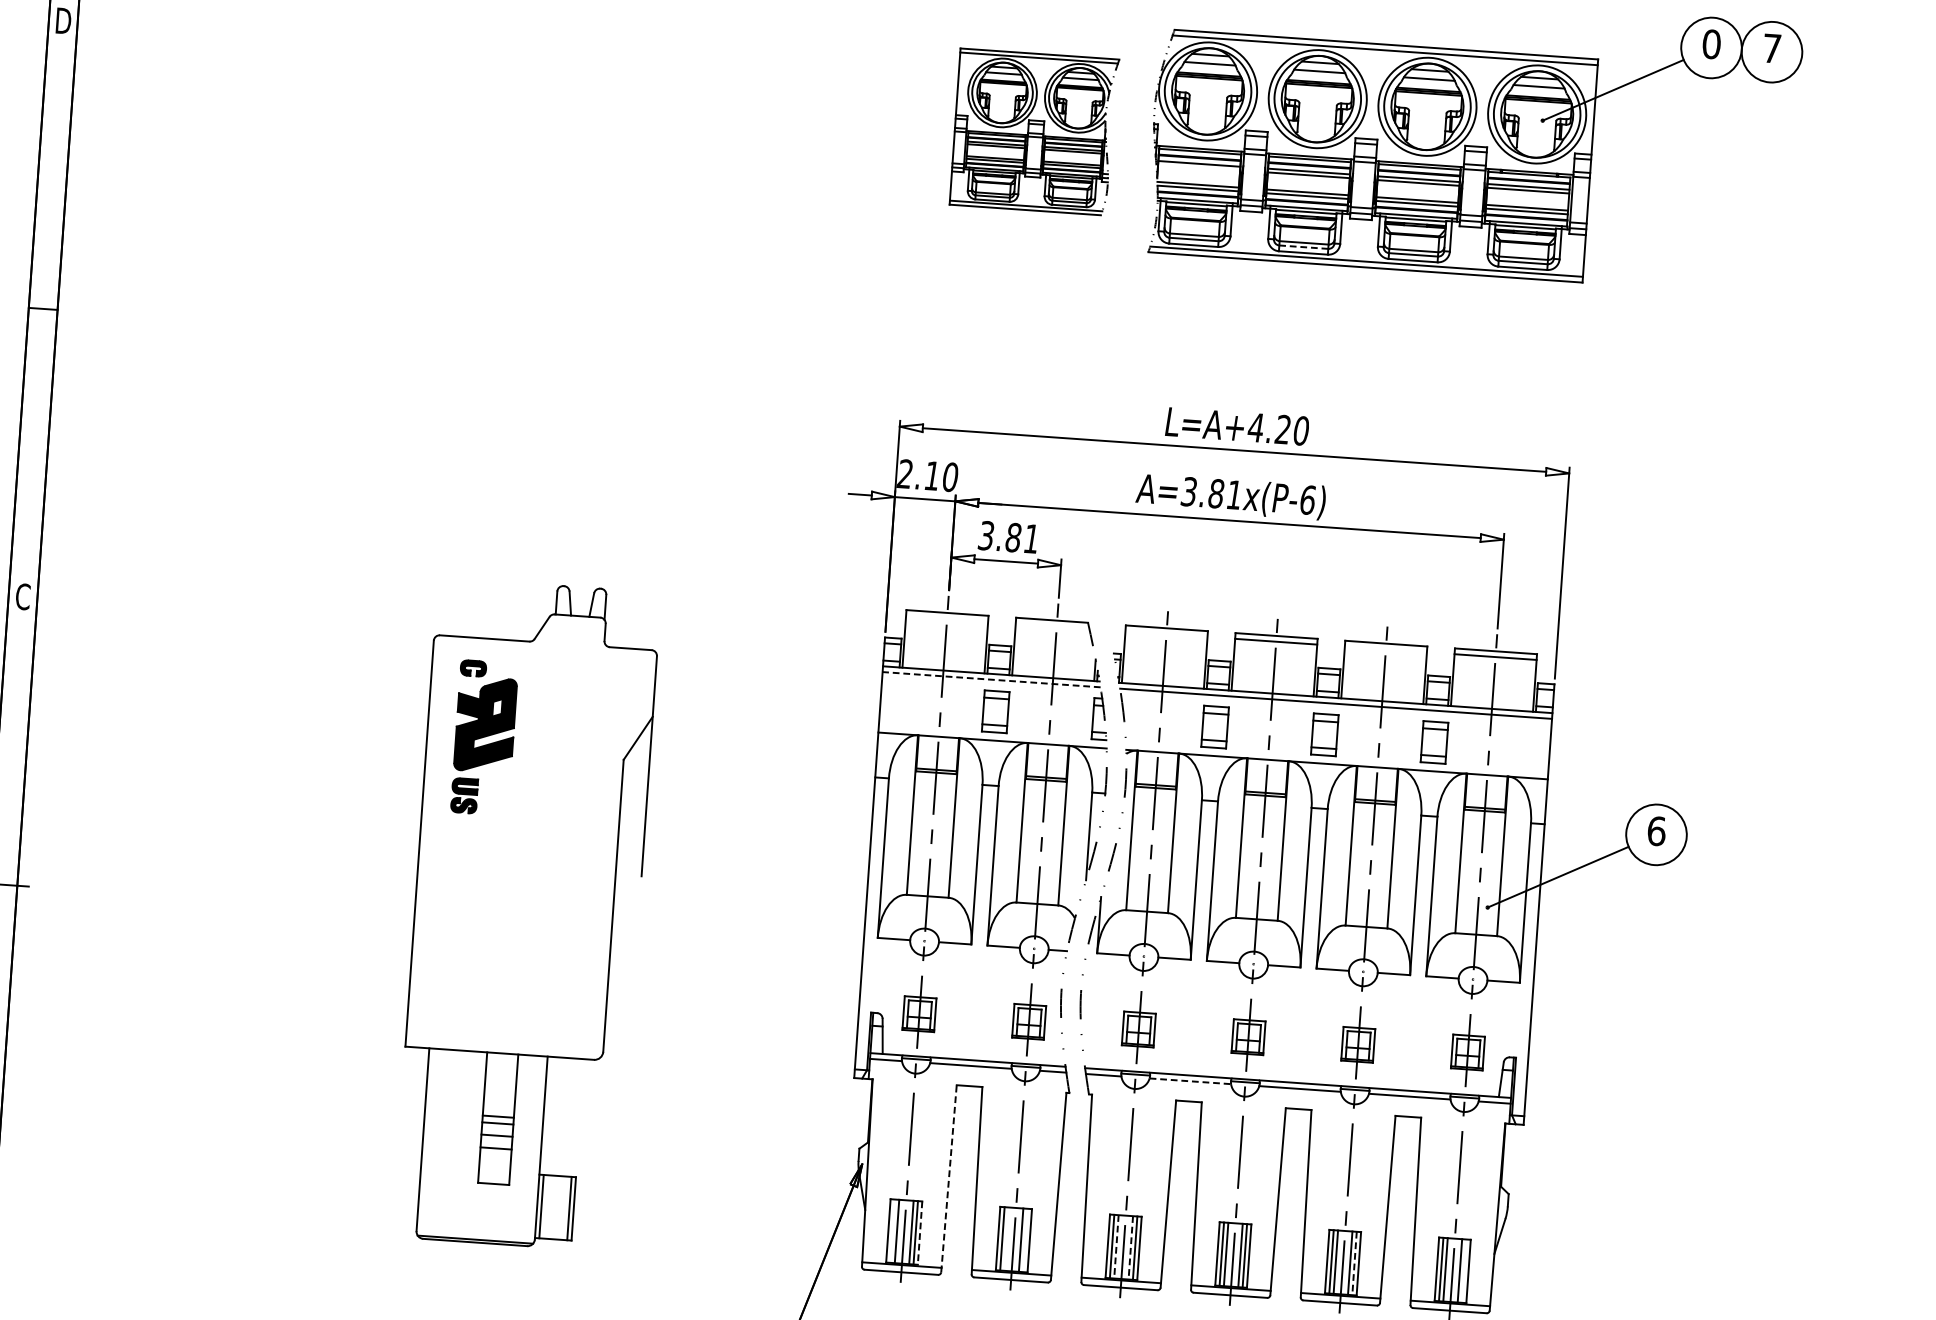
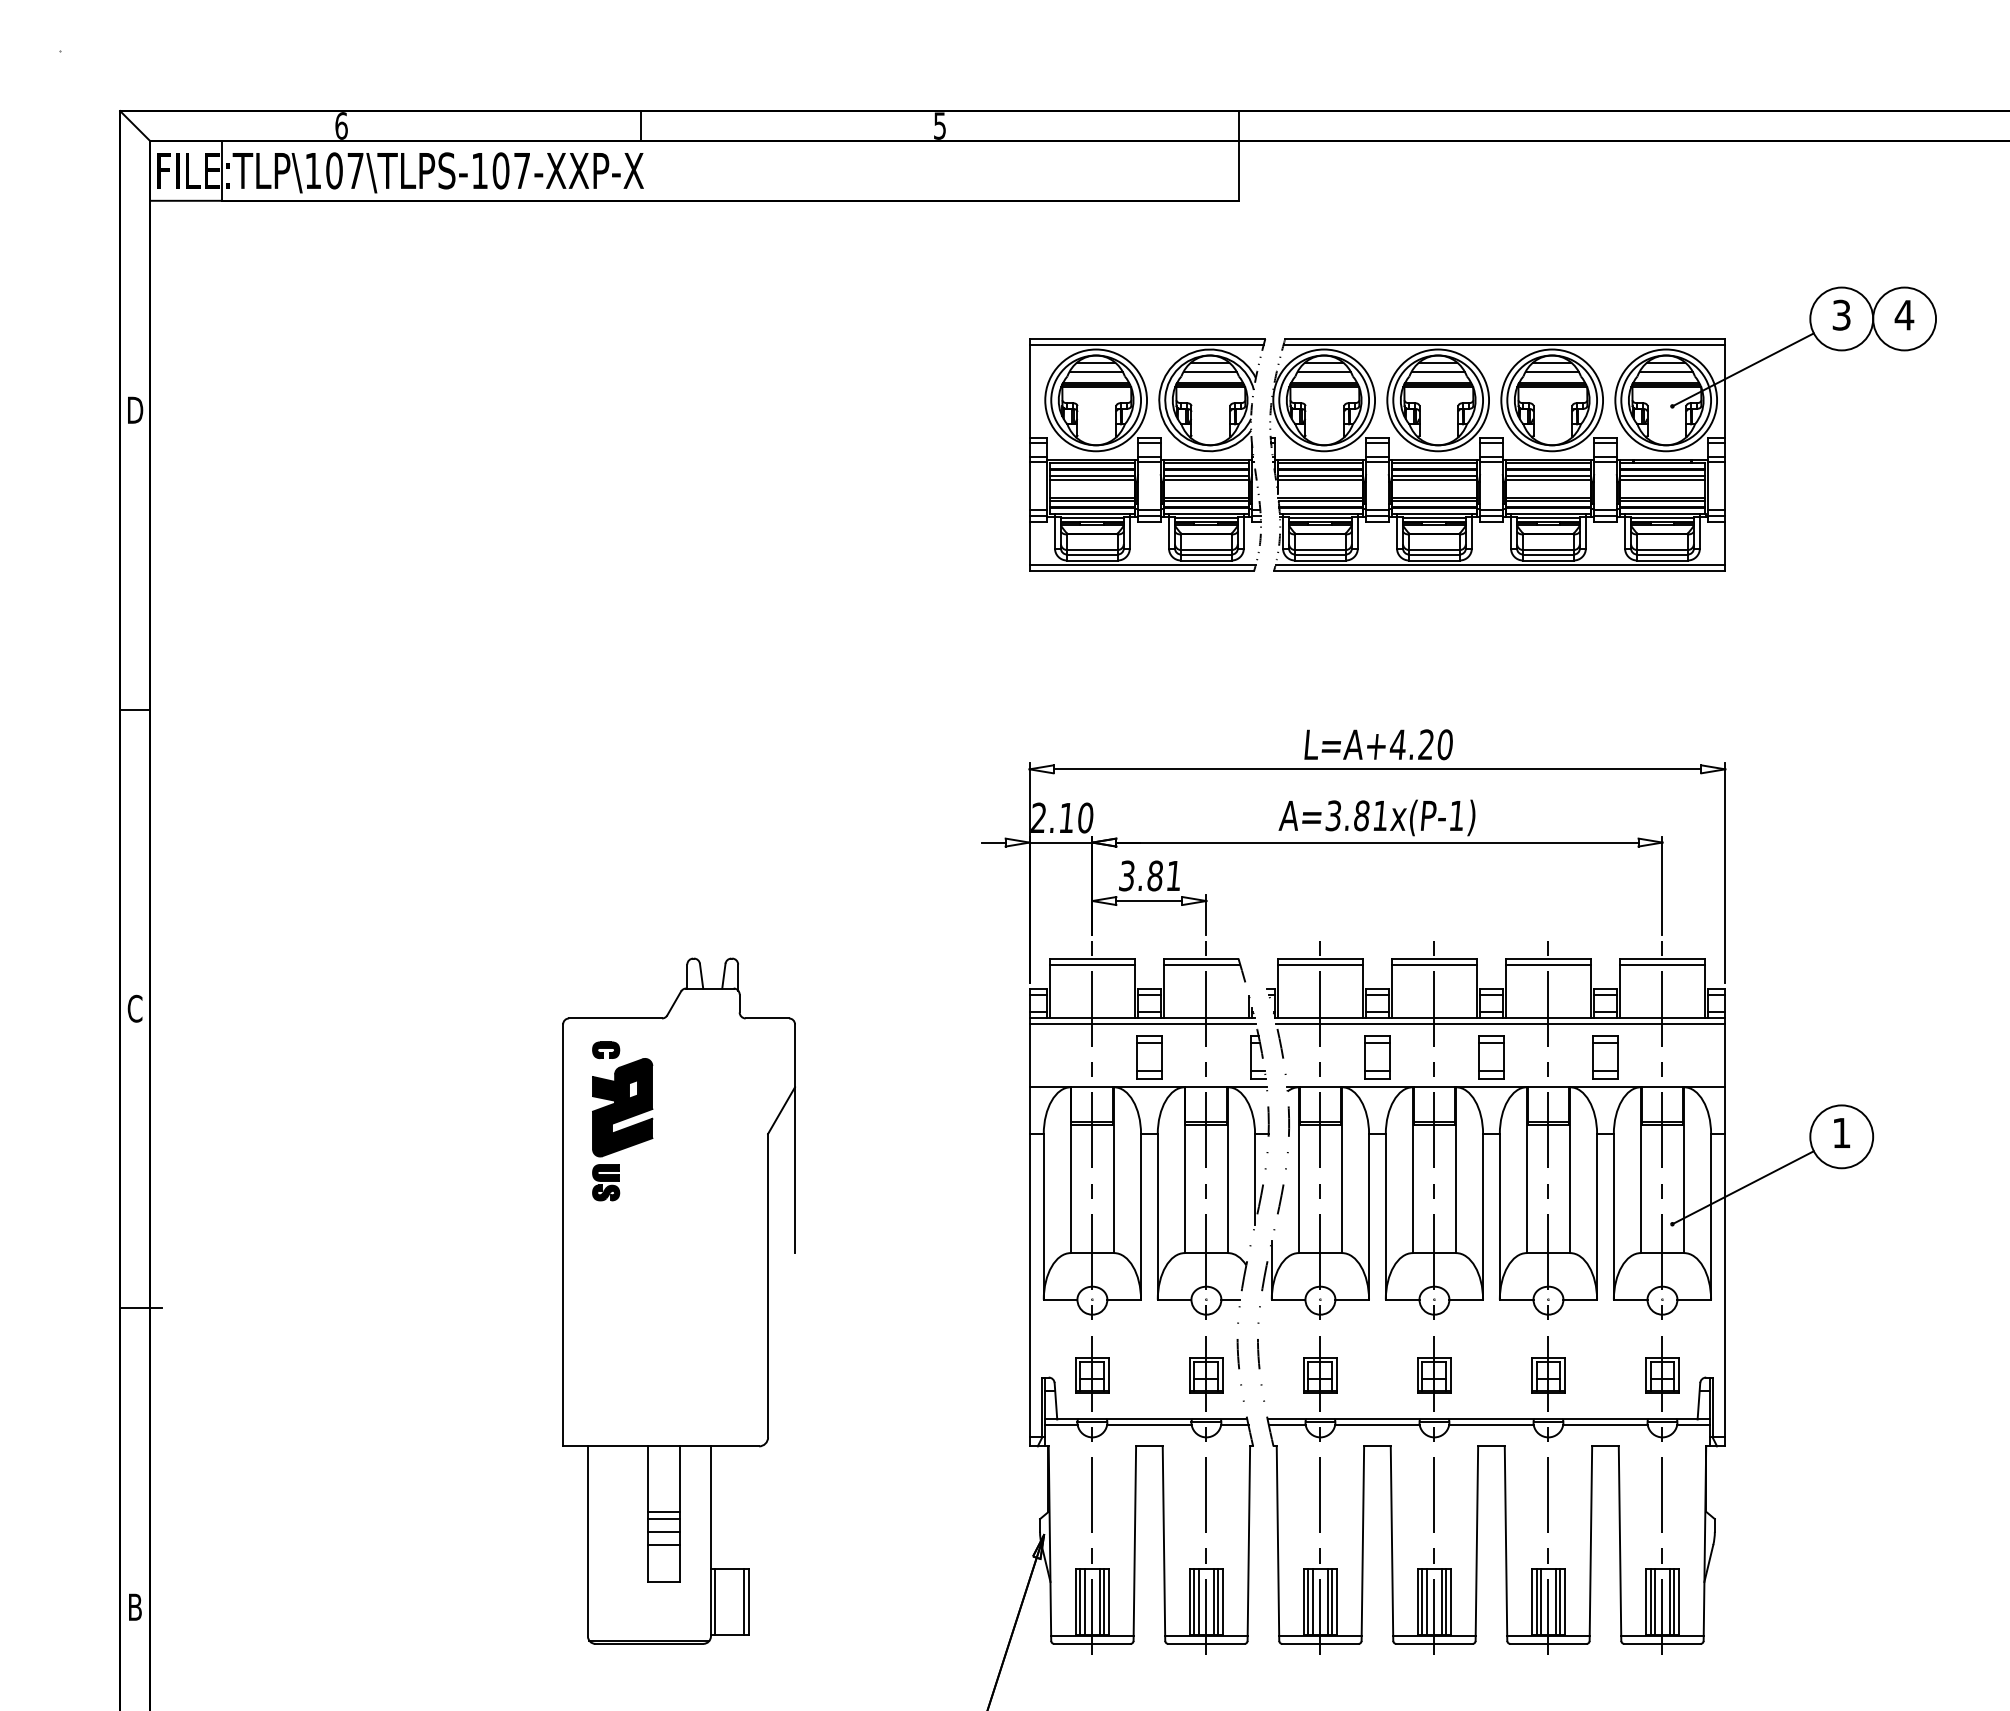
text: (1711, 43) -> (1841, 314), 0 -> 3
text: (1772, 48) -> (1904, 315), 7 -> 4
part: (1034, 131) -> (1147, 454), size x1.43
line: (1199, 167) -> (1320, 479), added
line: (1302, 247) -> (1433, 554), dashed -> solid
text: (1307, 499) -> (1456, 815), A=3.81x(P-6) -> A=3.81x(P-1)
line: (947, 618) -> (1092, 964), added
line: (1052, 625) -> (1201, 964), added
line: (1166, 633) -> (1320, 964), added
line: (1385, 649) -> (1548, 964), added
line: (991, 679) -> (1142, 1024), dashed -> solid
text: (1656, 830) -> (1841, 1132), 6 -> 1
line: (1190, 1081) -> (1377, 1425), dashed -> solid
line: (948, 1178) -> (1134, 1543), dashed -> solid
line: (892, 1230) -> (1080, 1601), added
line: (919, 1232) -> (1108, 1601), dashed -> solid
line: (1006, 1238) -> (1198, 1601), added
line: (1025, 1240) -> (1218, 1601), added
line: (1116, 1246) -> (1312, 1601), dashed -> solid
line: (1130, 1247) -> (1327, 1601), dashed -> solid
line: (1354, 1263) -> (1560, 1601), dashed -> solid
line: (1464, 1270) -> (1674, 1601), added

